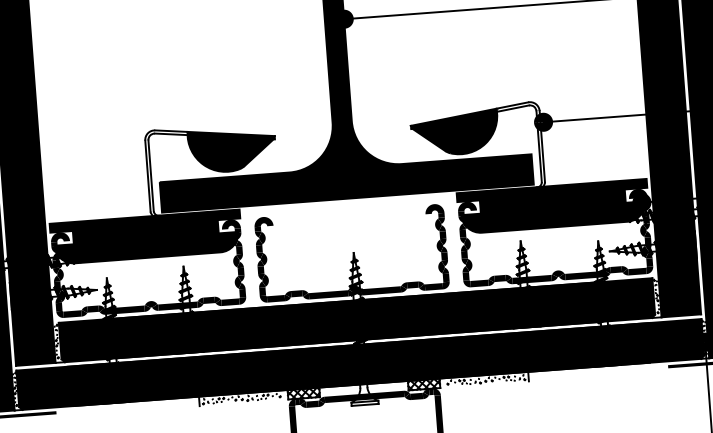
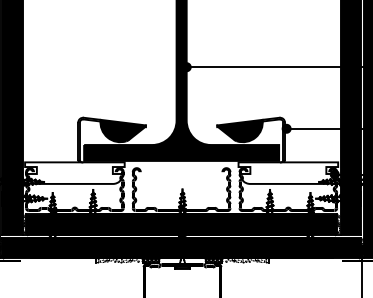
fill: (553, 205) -> (288, 172), removed
fill: (145, 236) -> (74, 172), removed

